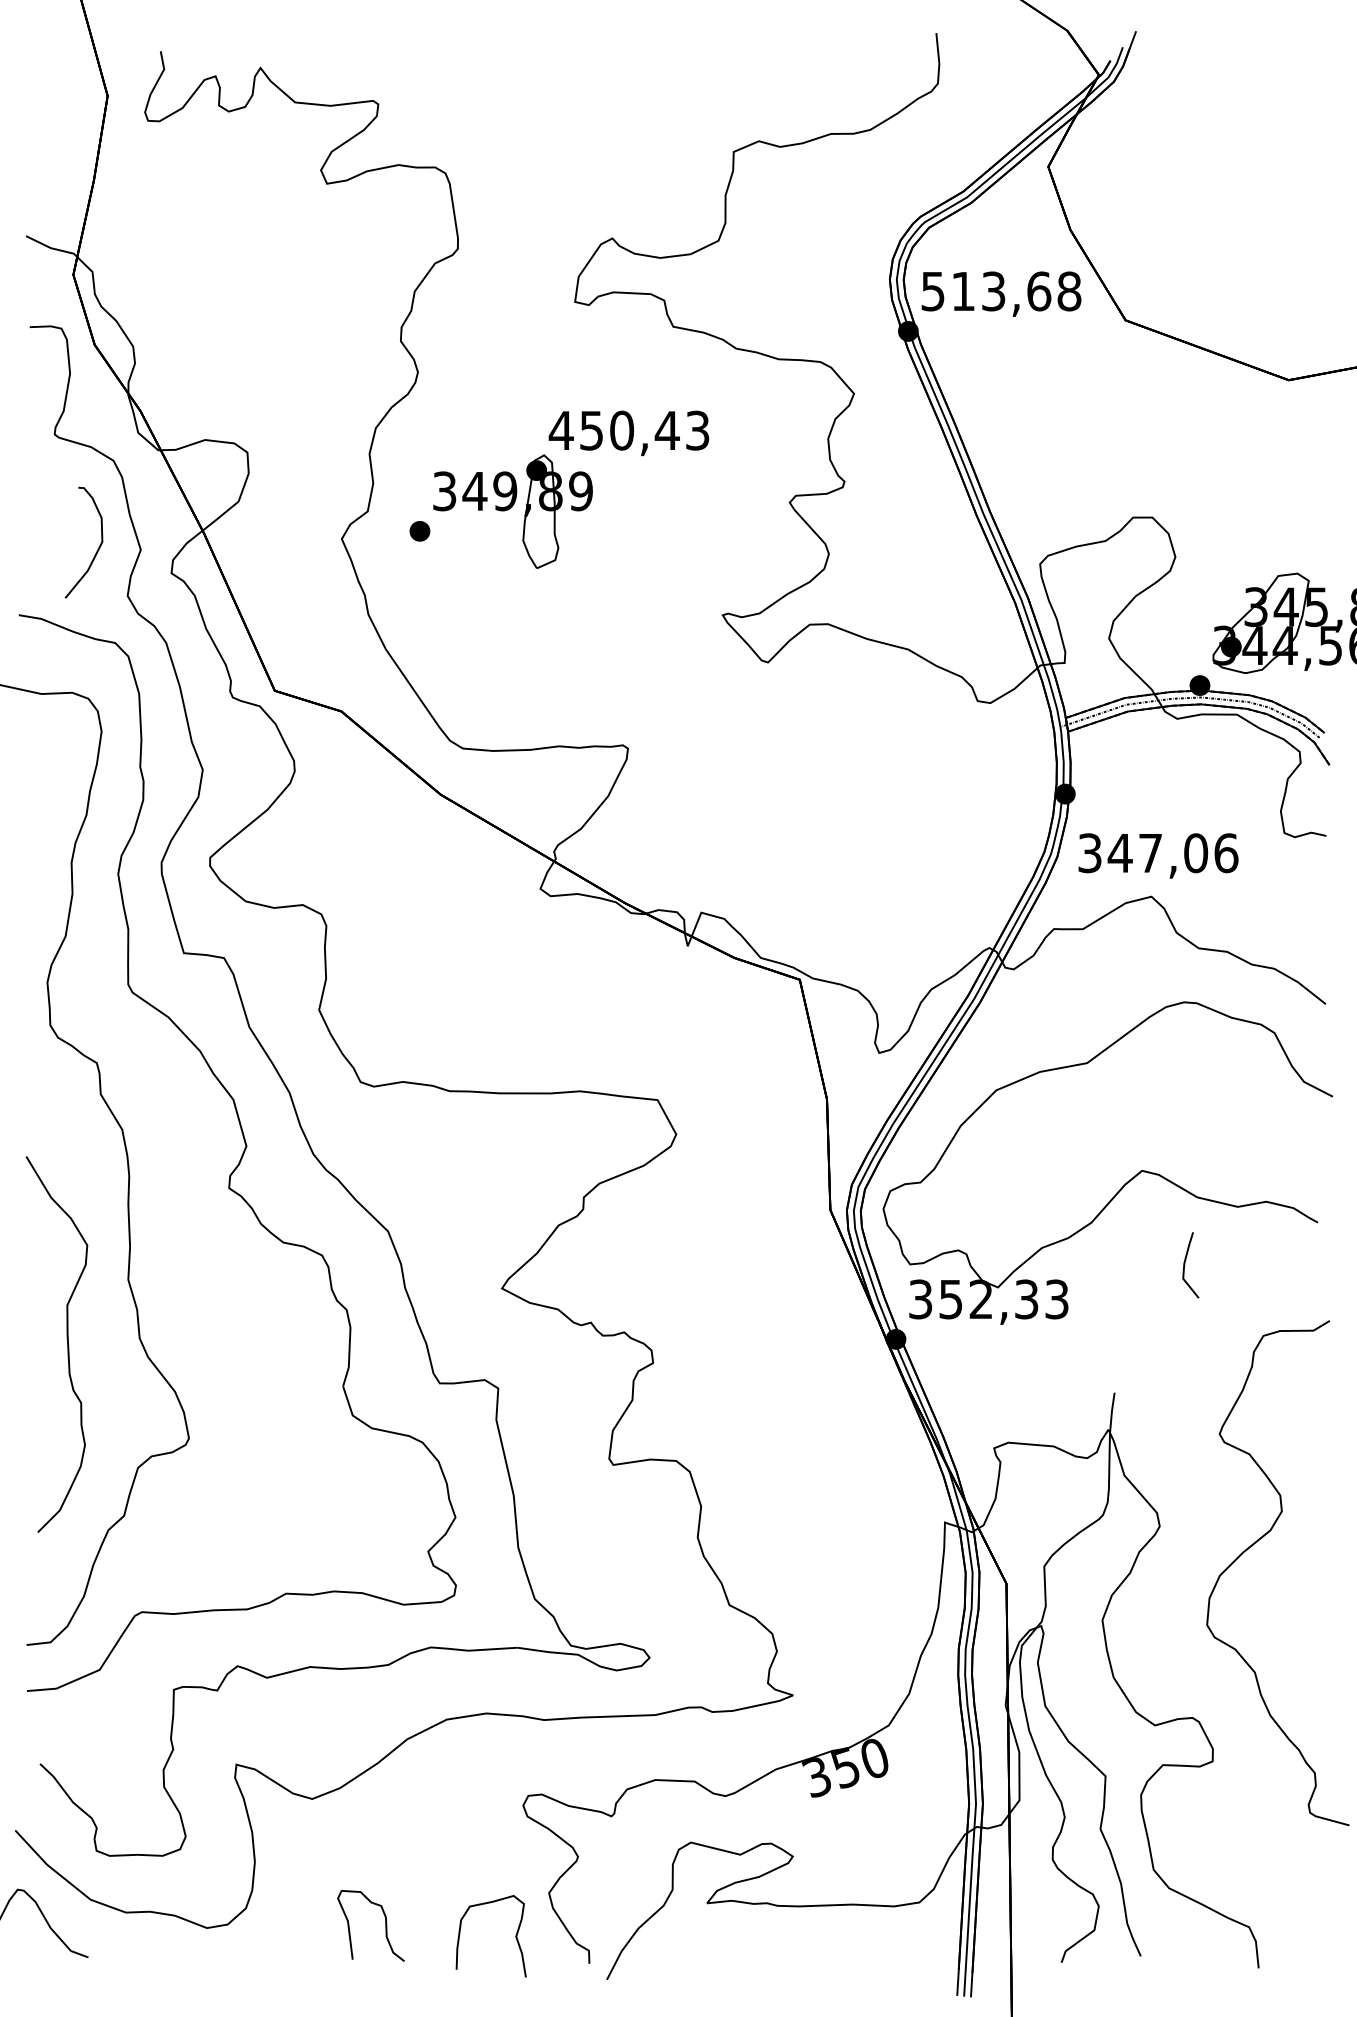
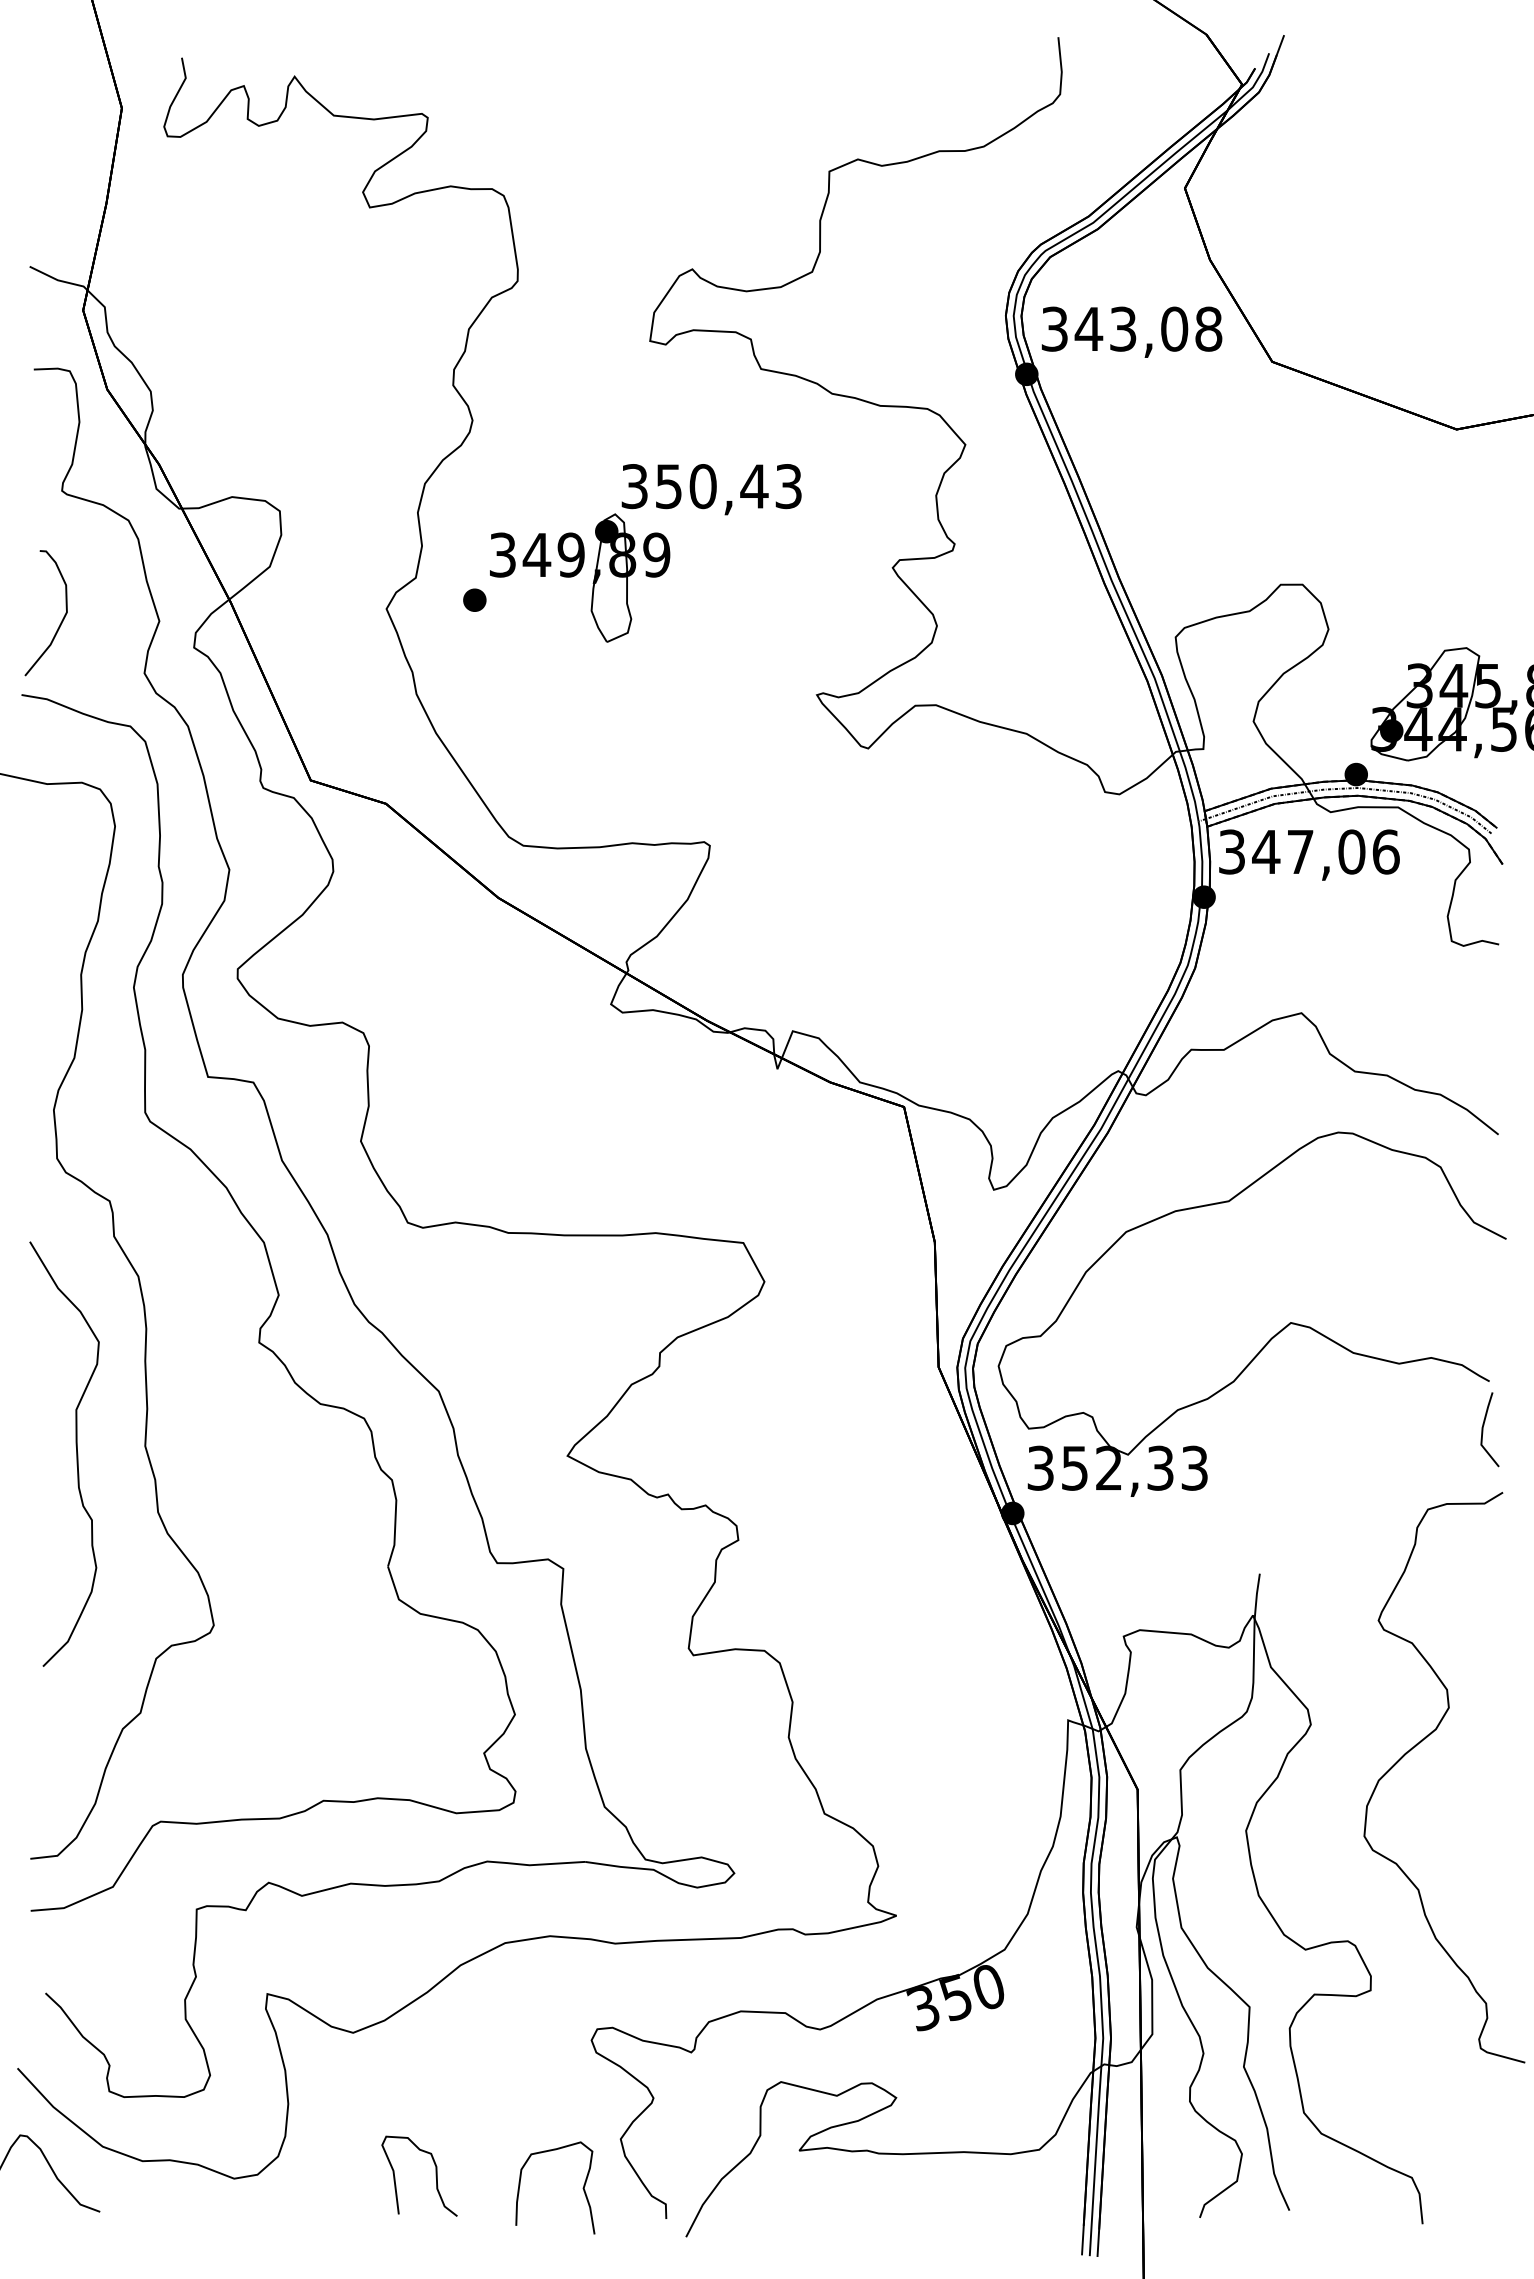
text: (986, 290) -> (1115, 328), 513,68 -> 343,08
text: (561, 430) -> (634, 486), 450,43 -> 350,43
curve: (97, 549) -> (61, 620), moved
text: (1158, 855) -> (1309, 854), moved
line: (1185, 1265) -> (1483, 1429), moved
curve: (67, 1343) -> (76, 1453), moved

